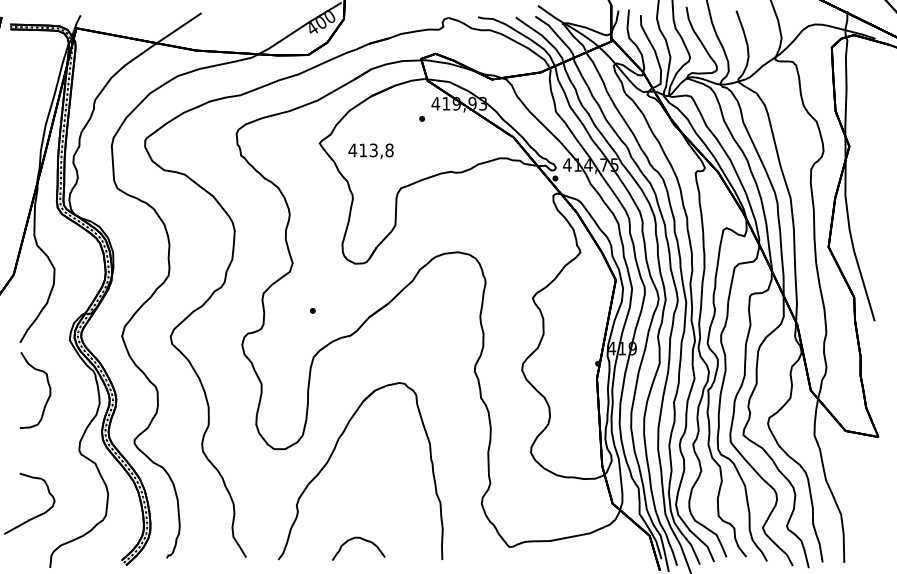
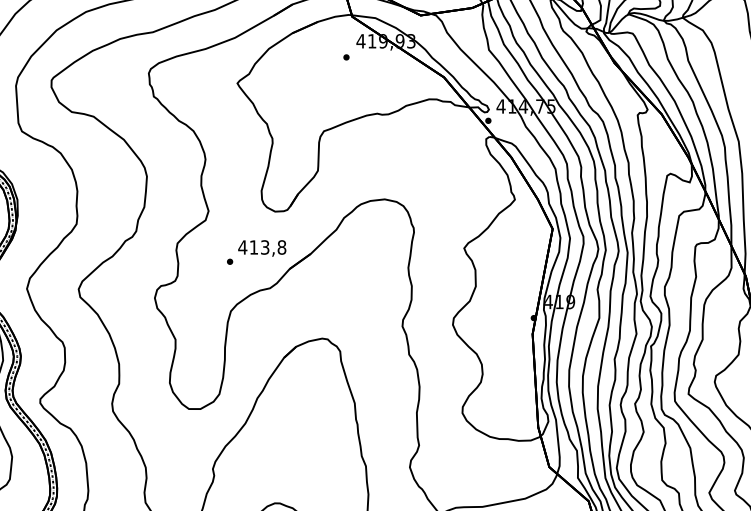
text: (370, 151) -> (261, 248), moved

